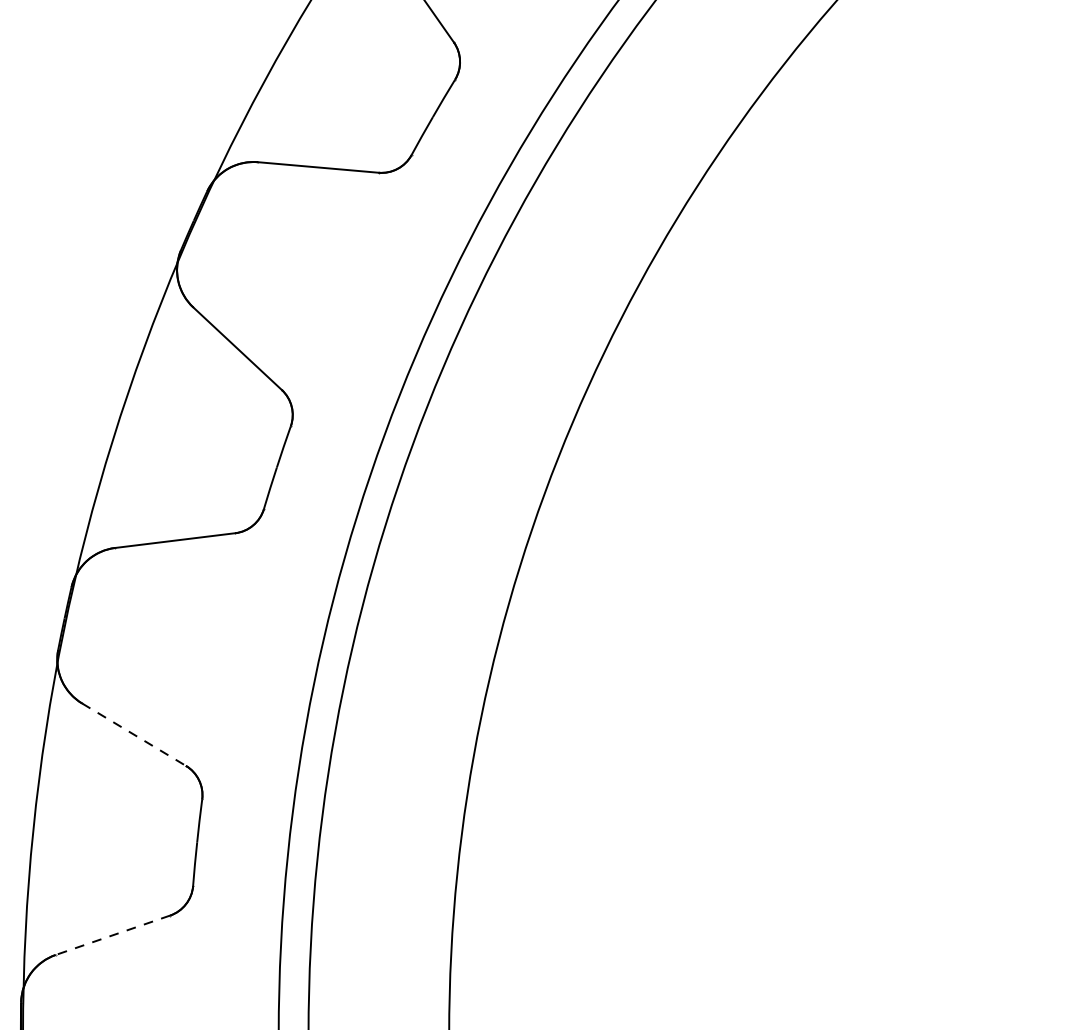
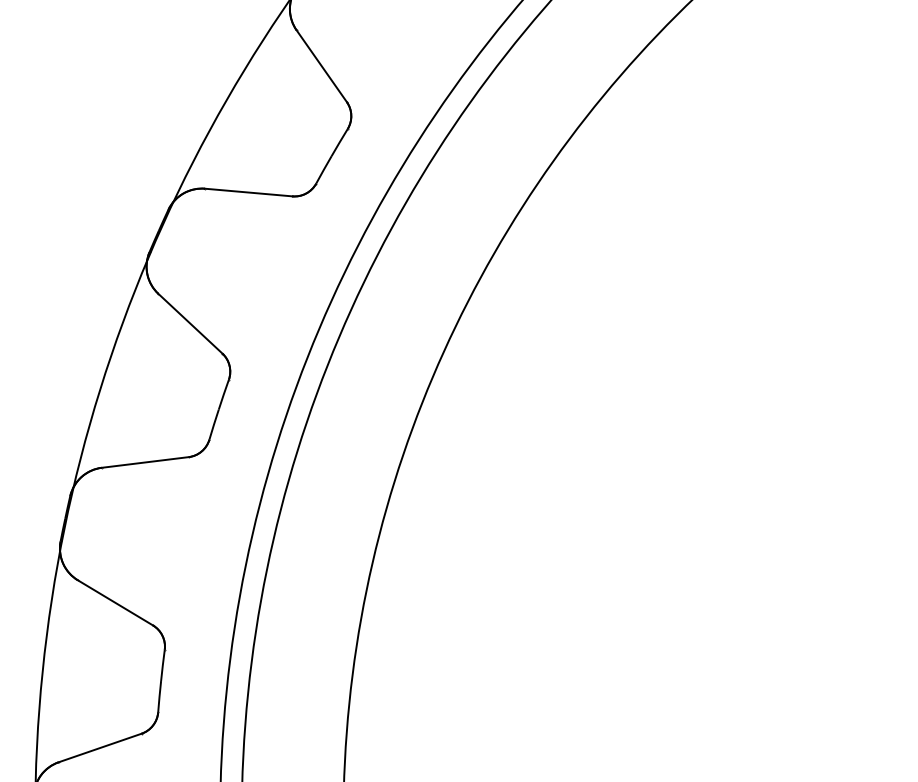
line: (134, 734) -> (115, 602), dashed -> solid
line: (113, 934) -> (100, 747), dashed -> solid

